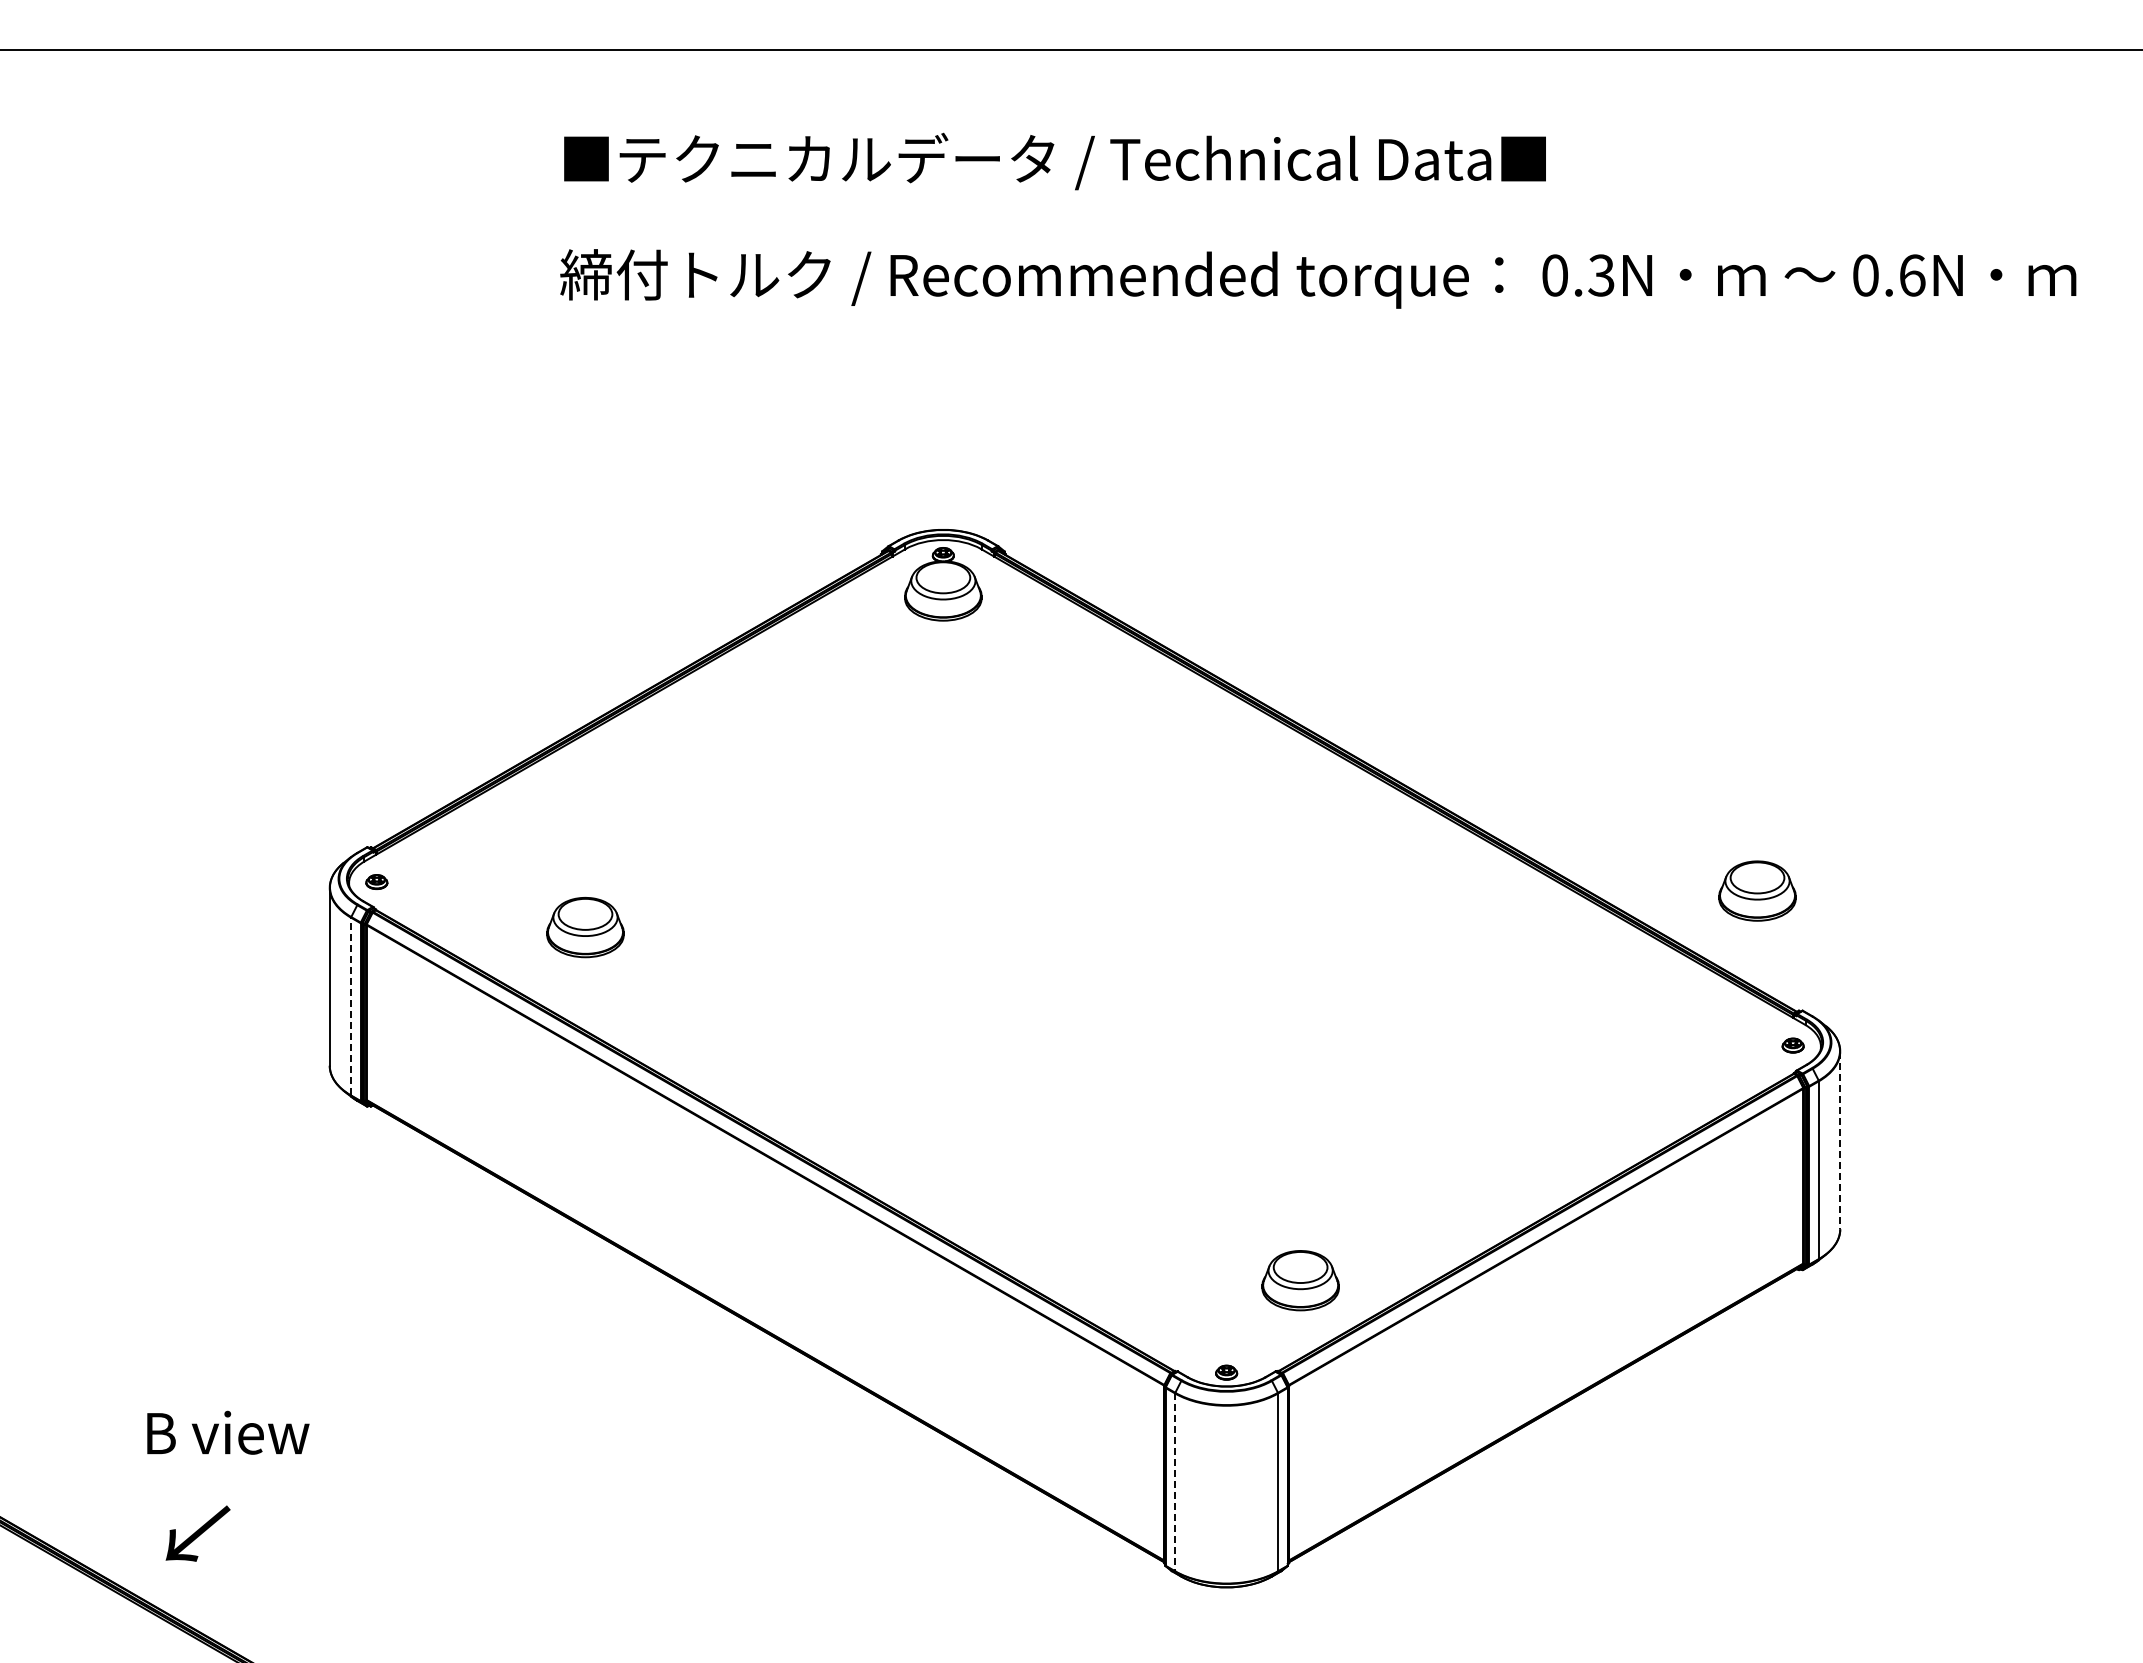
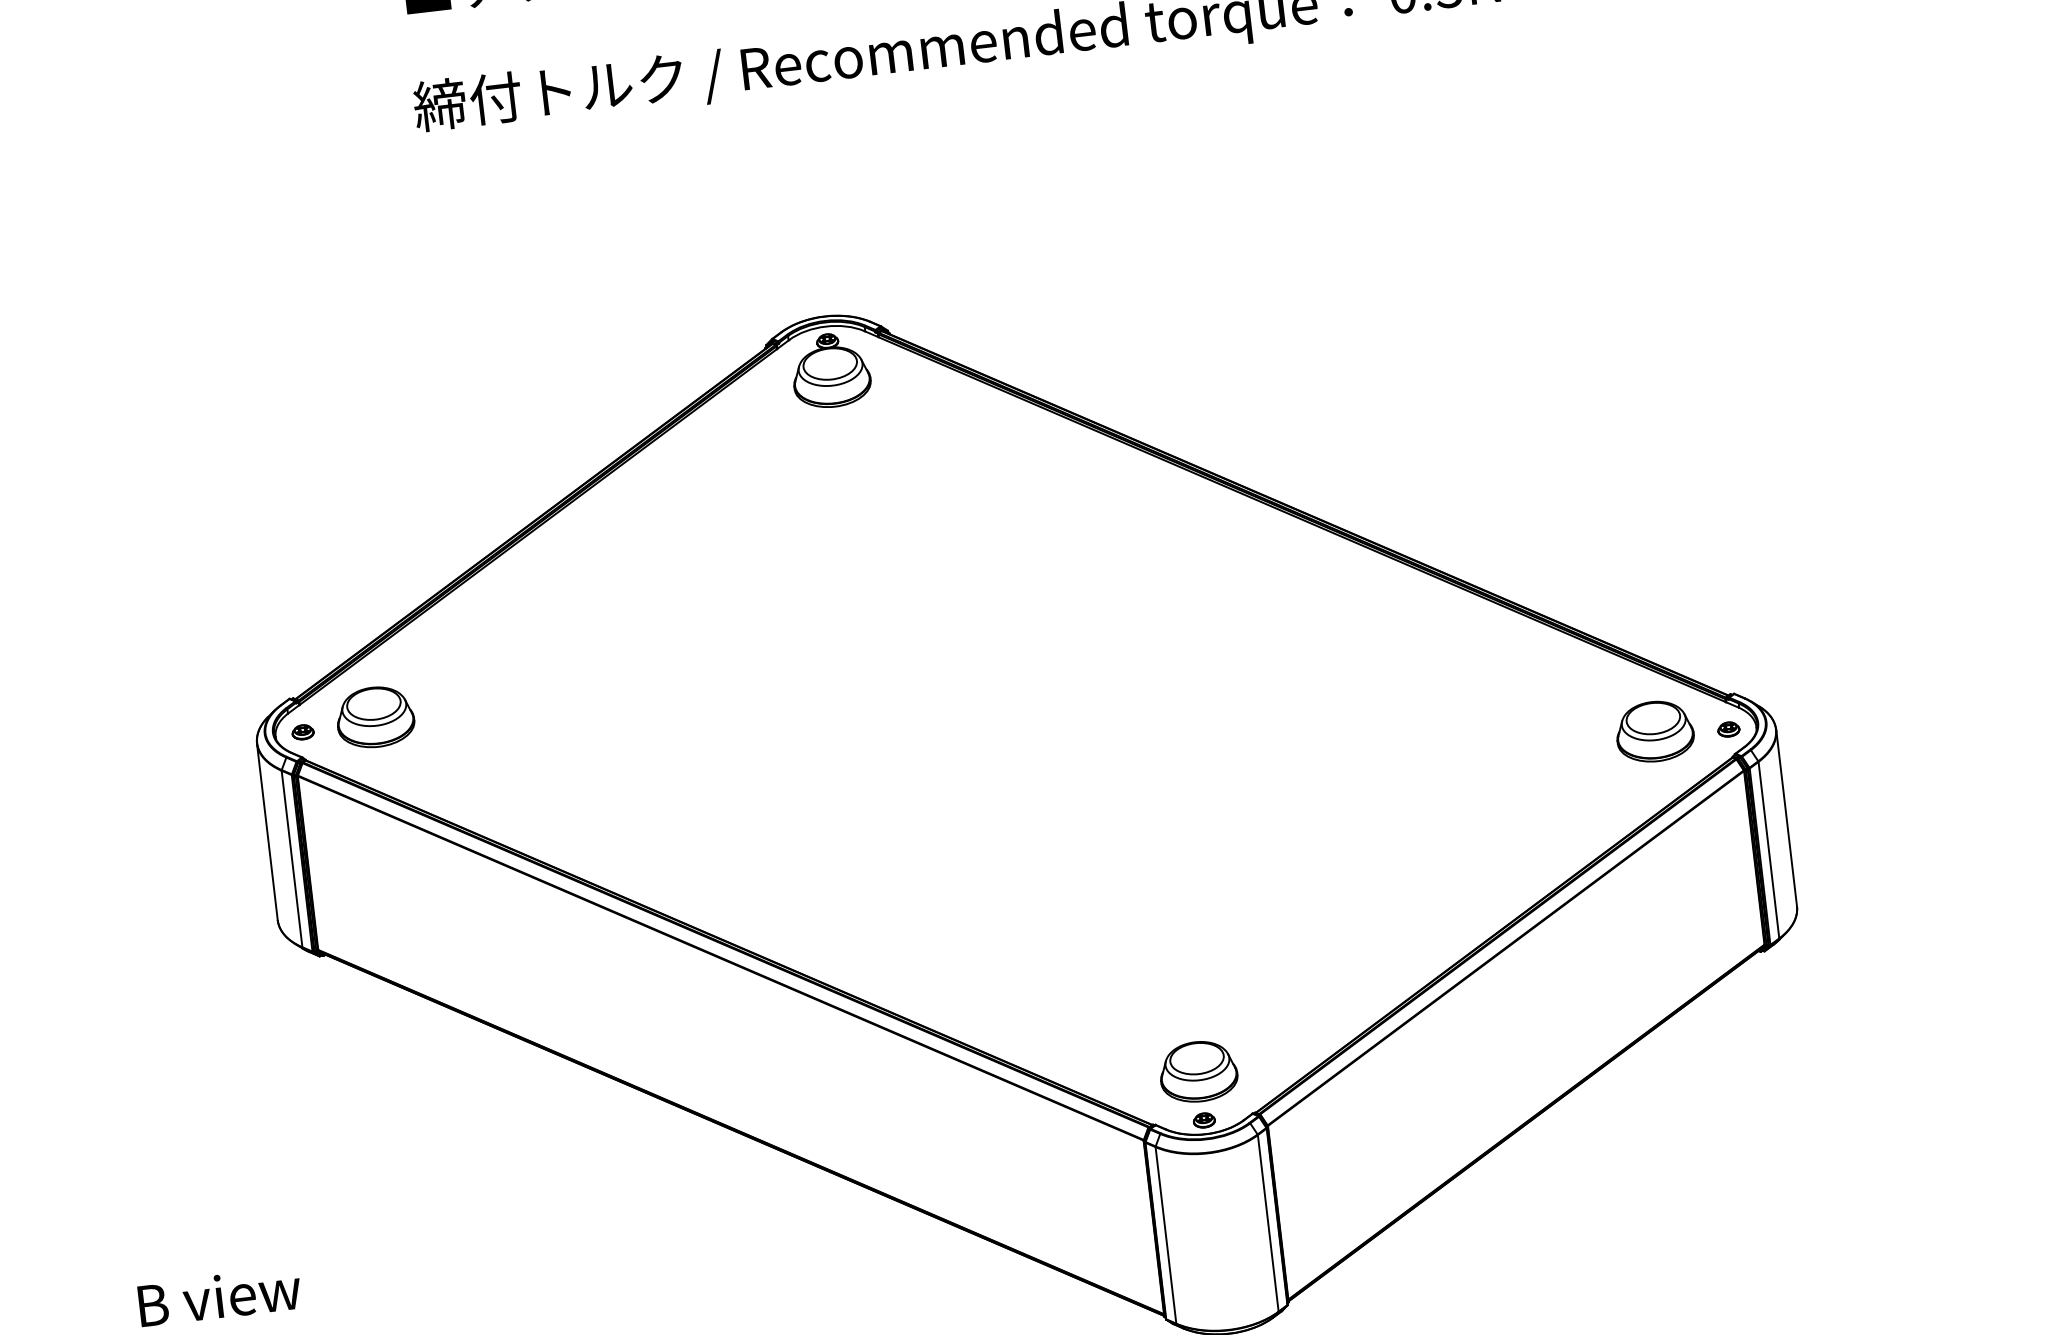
part: (1757, 890) -> (1654, 731), moved
part: (585, 927) -> (375, 717), moved
line: (351, 1006) -> (292, 858), dashed -> solid
line: (1840, 1140) -> (1786, 818), dashed -> solid
part: (1300, 1280) -> (1198, 1071), moved
line: (1175, 1482) -> (1166, 1235), dashed -> solid

